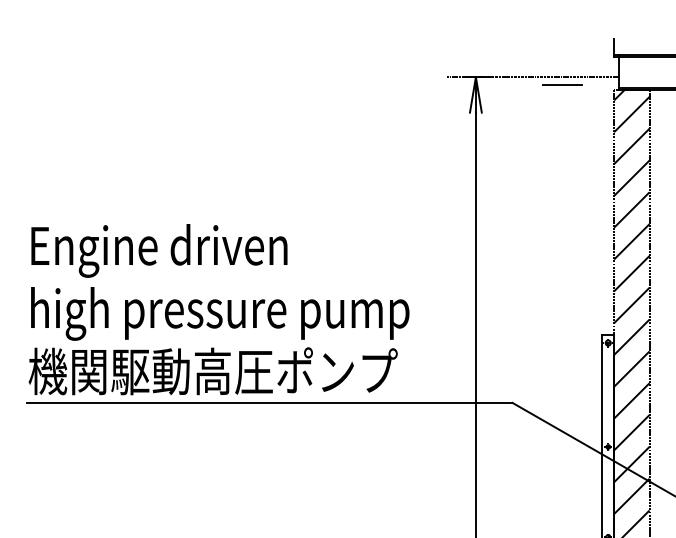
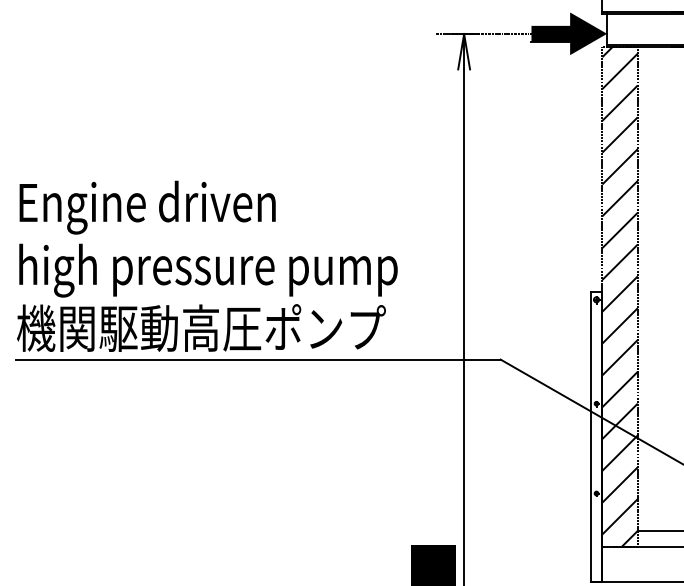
fill: (581, 76) -> (569, 33), added

